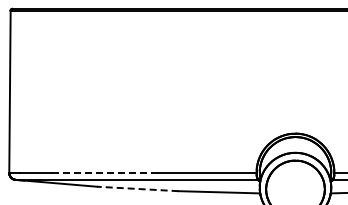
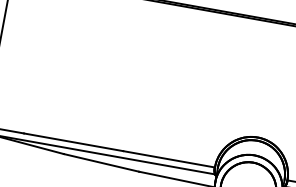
line: (105, 172) -> (74, 142), dashed -> solid
line: (137, 188) -> (101, 162), dashed -> solid

